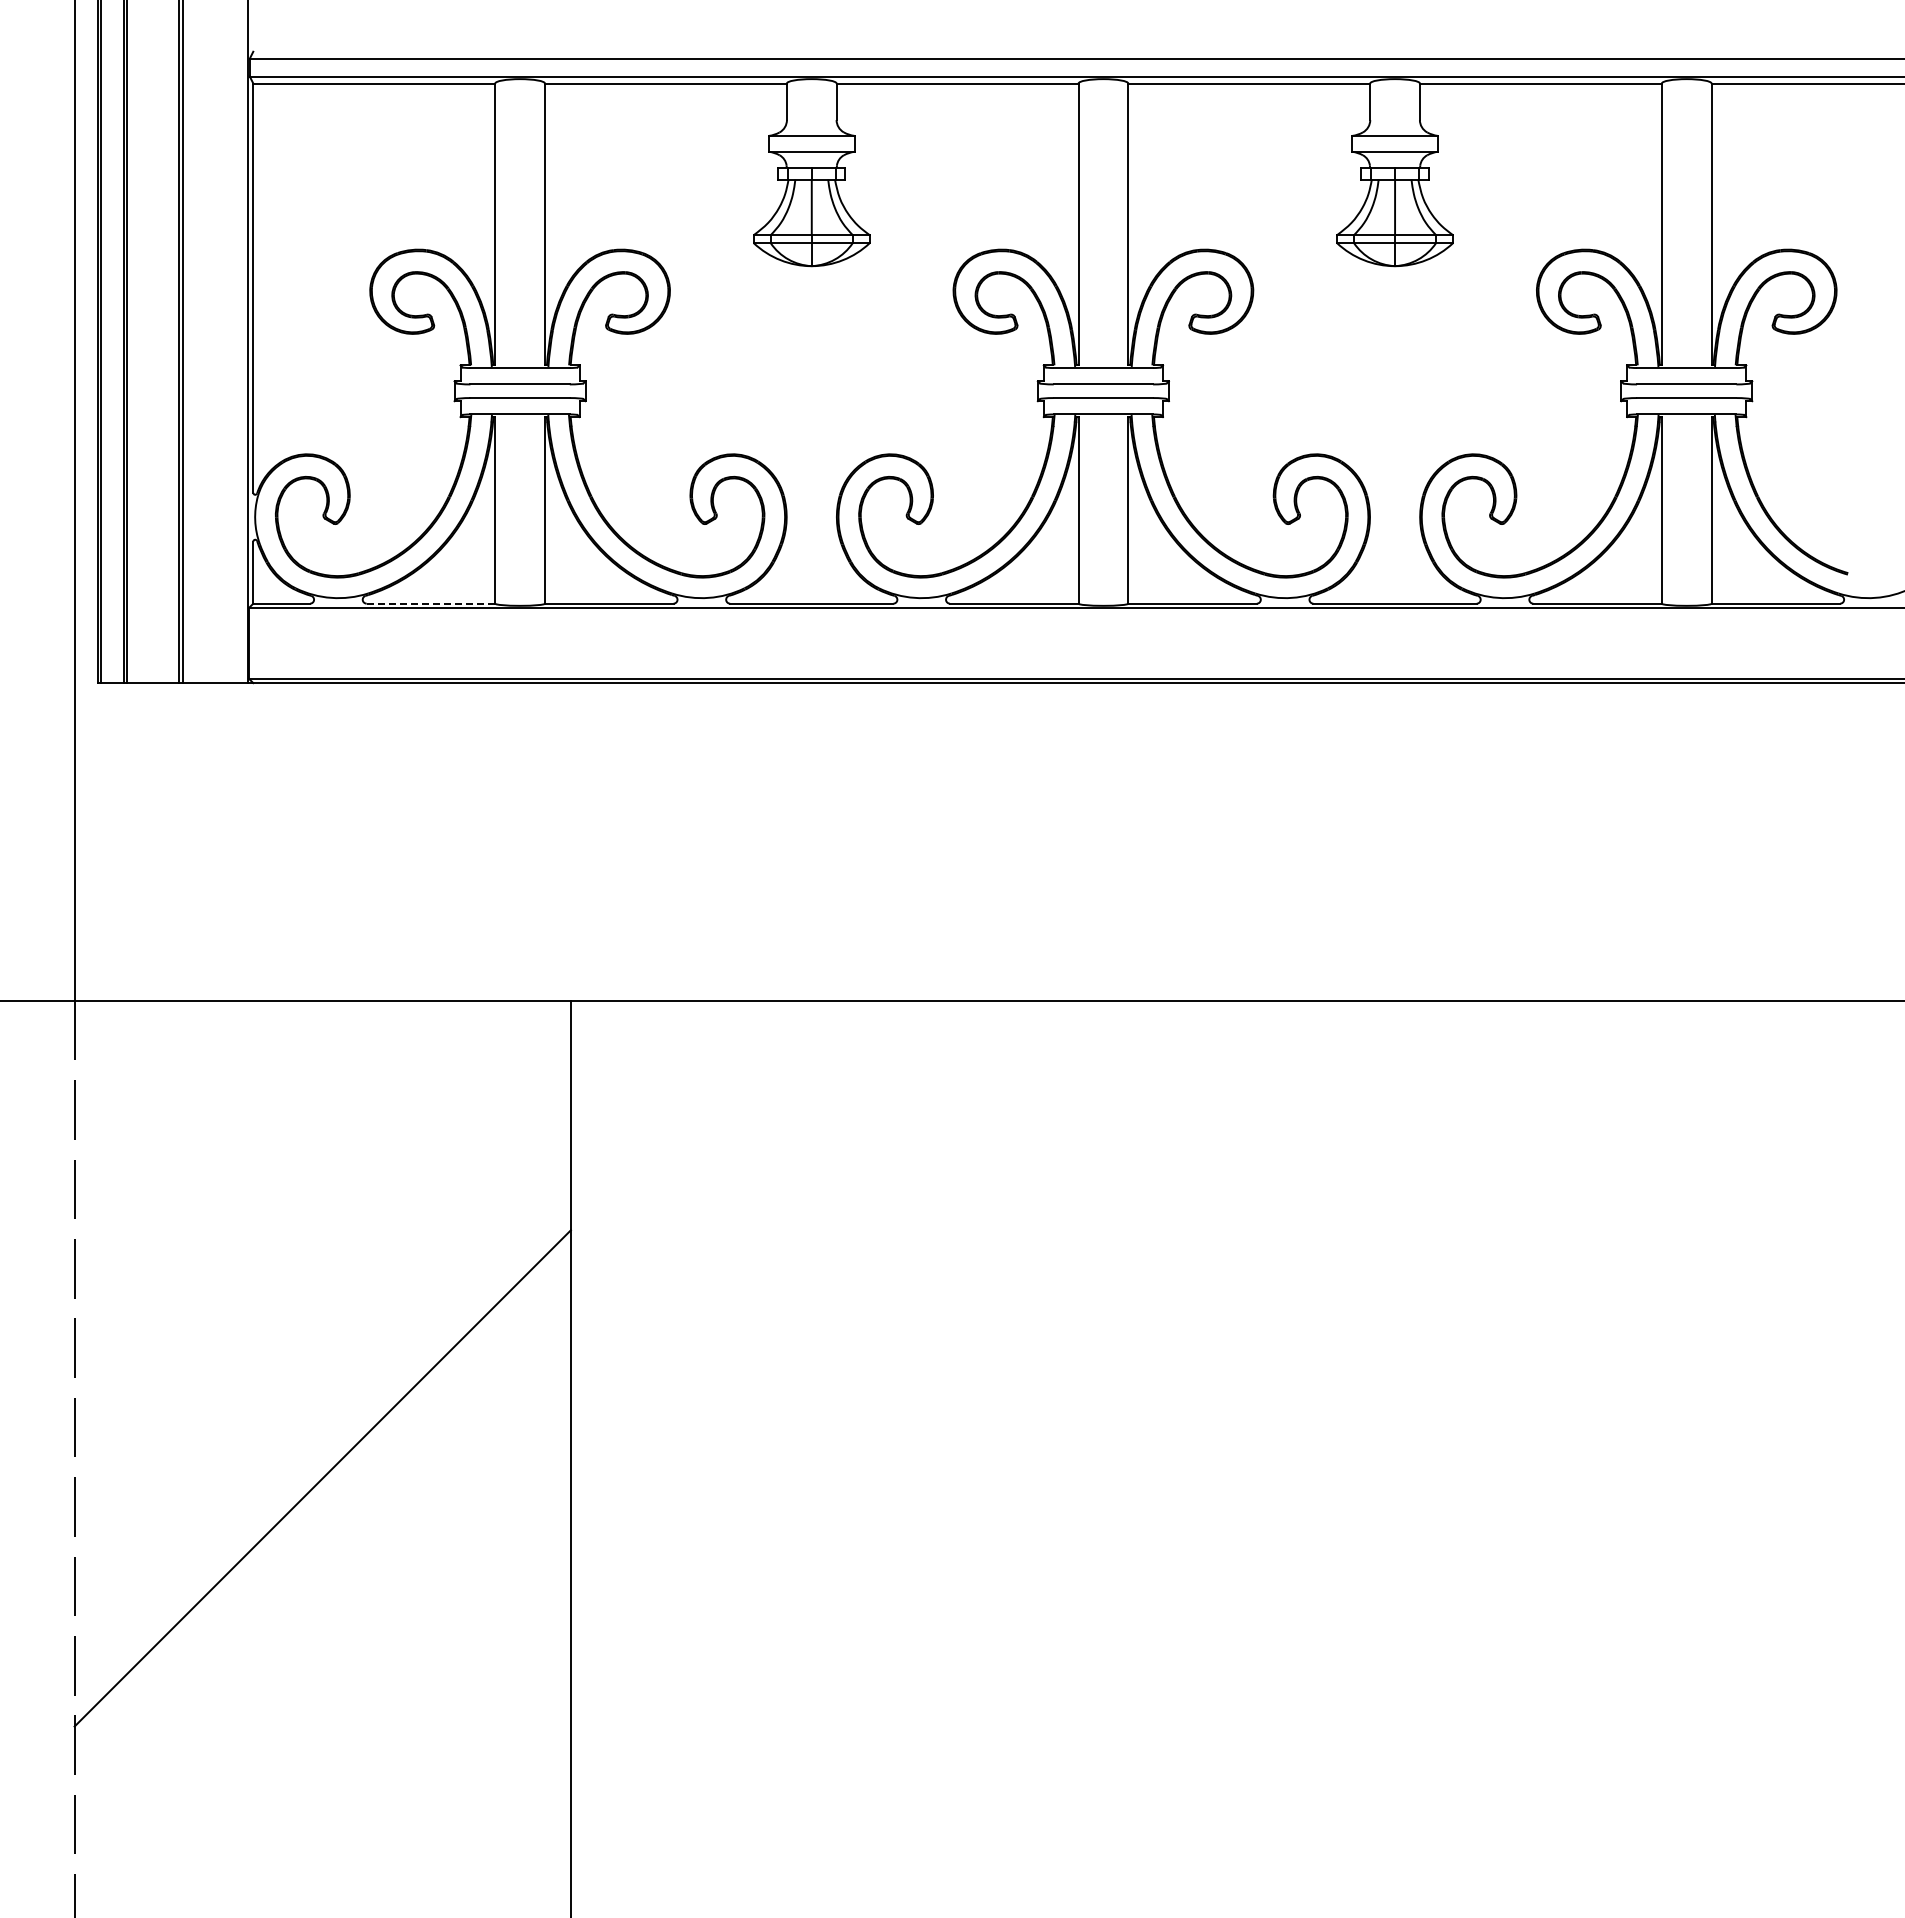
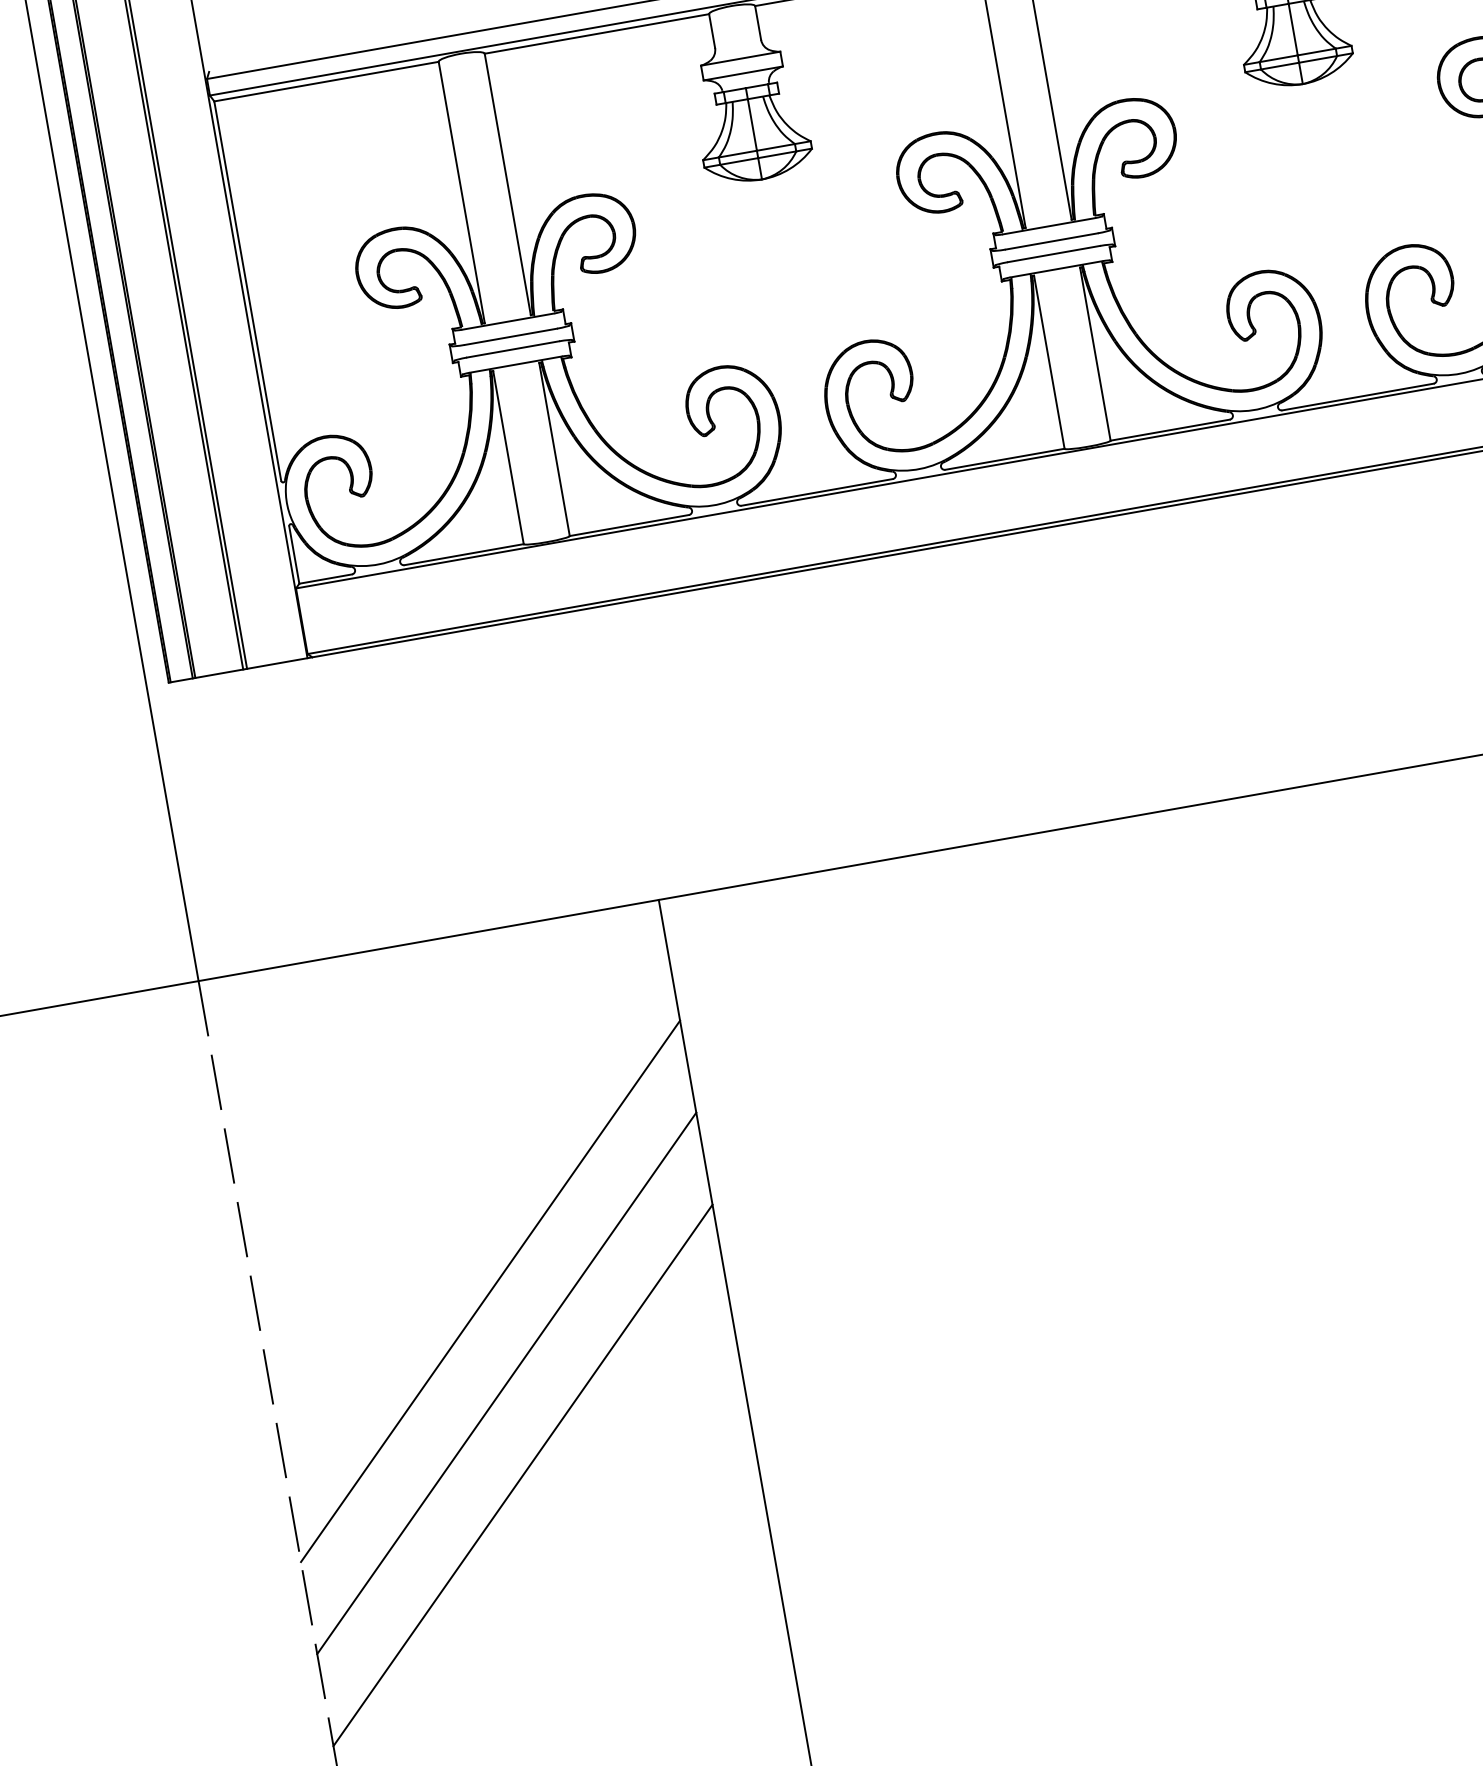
line: (431, 603) -> (464, 554), dashed -> solid
line: (322, 1378) -> (490, 1290), added
line: (322, 1577) -> (522, 1475), added

